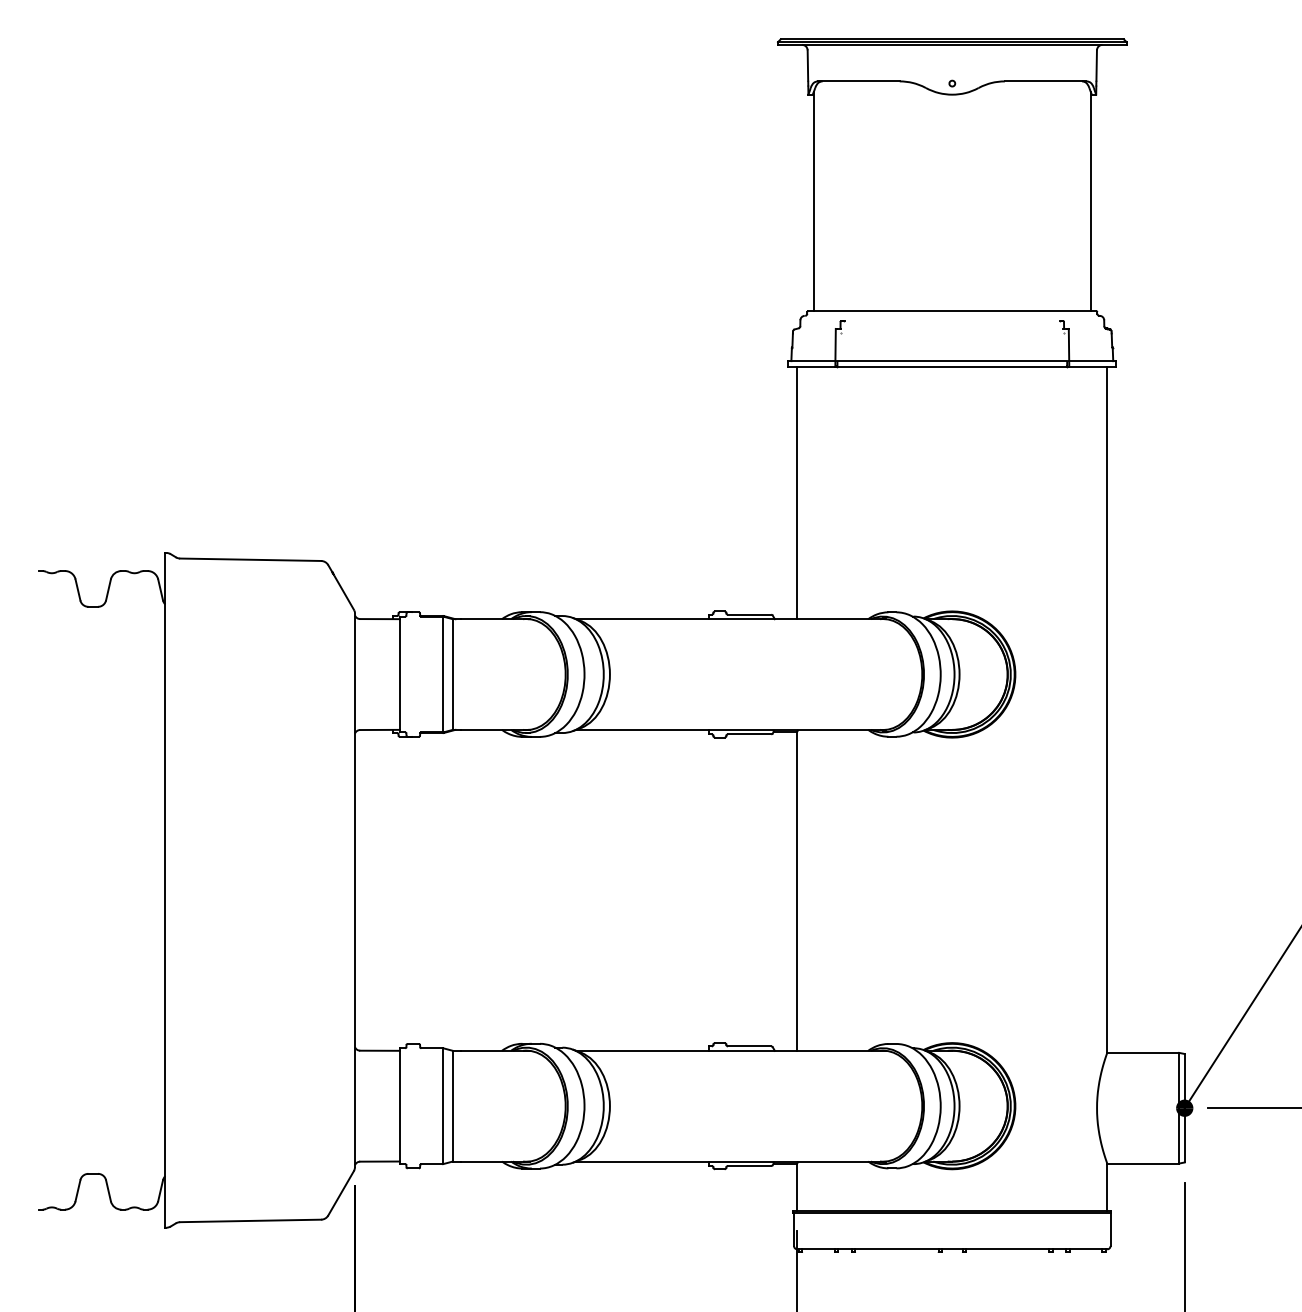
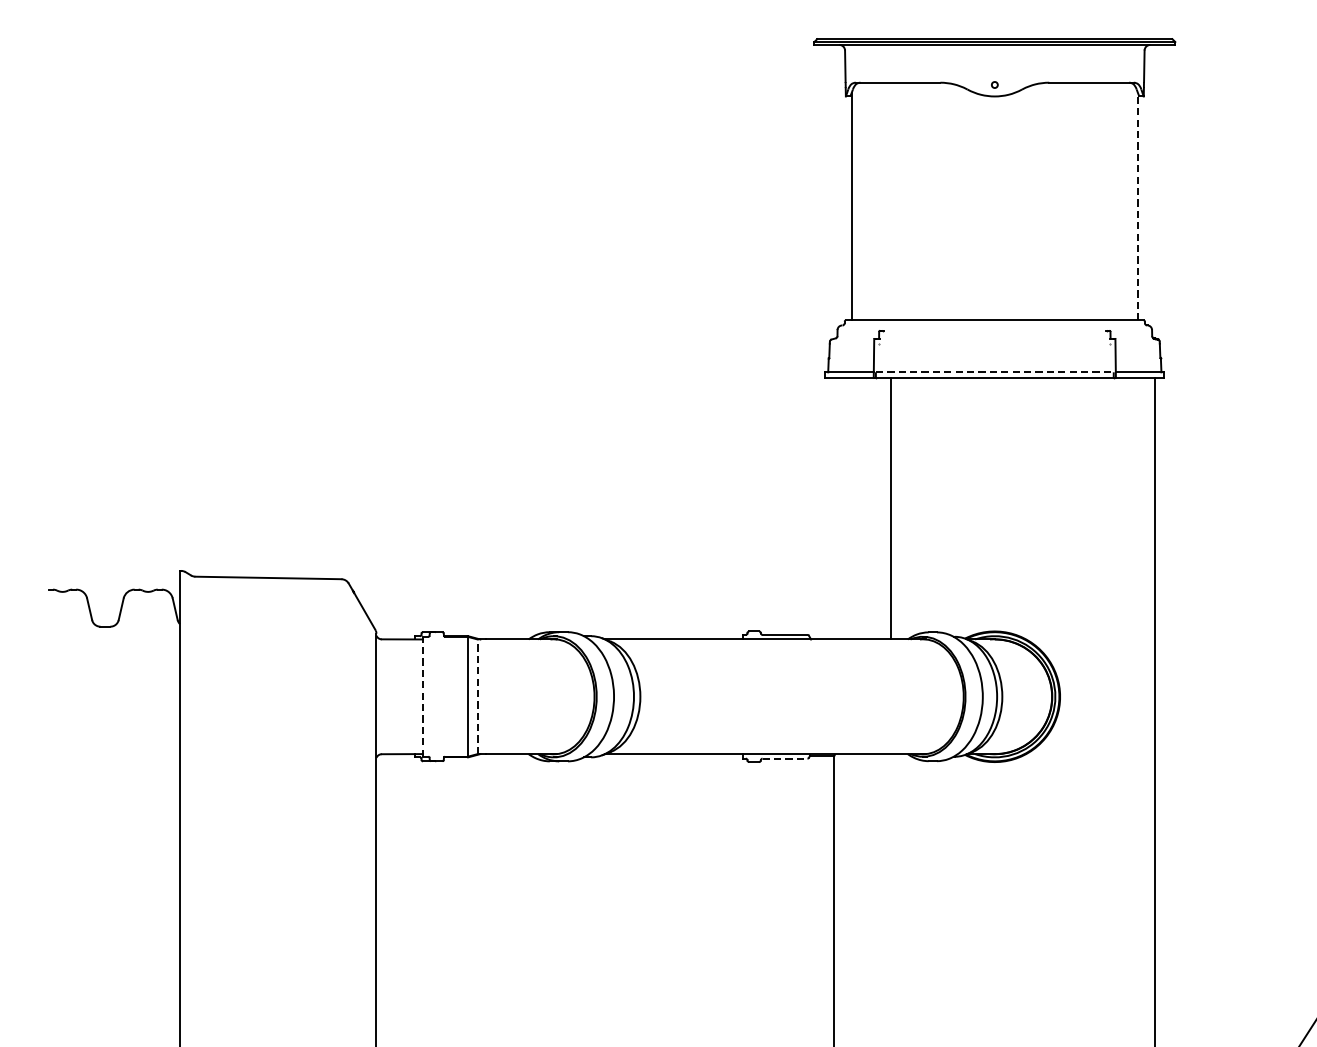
line: (1090, 201) -> (1137, 207), solid -> dashed
line: (952, 361) -> (995, 372), solid -> dashed
line: (797, 492) -> (891, 508), moved
line: (400, 674) -> (423, 696), solid -> dashed
line: (452, 674) -> (477, 696), solid -> dashed
line: (749, 734) -> (784, 758), solid -> dashed

